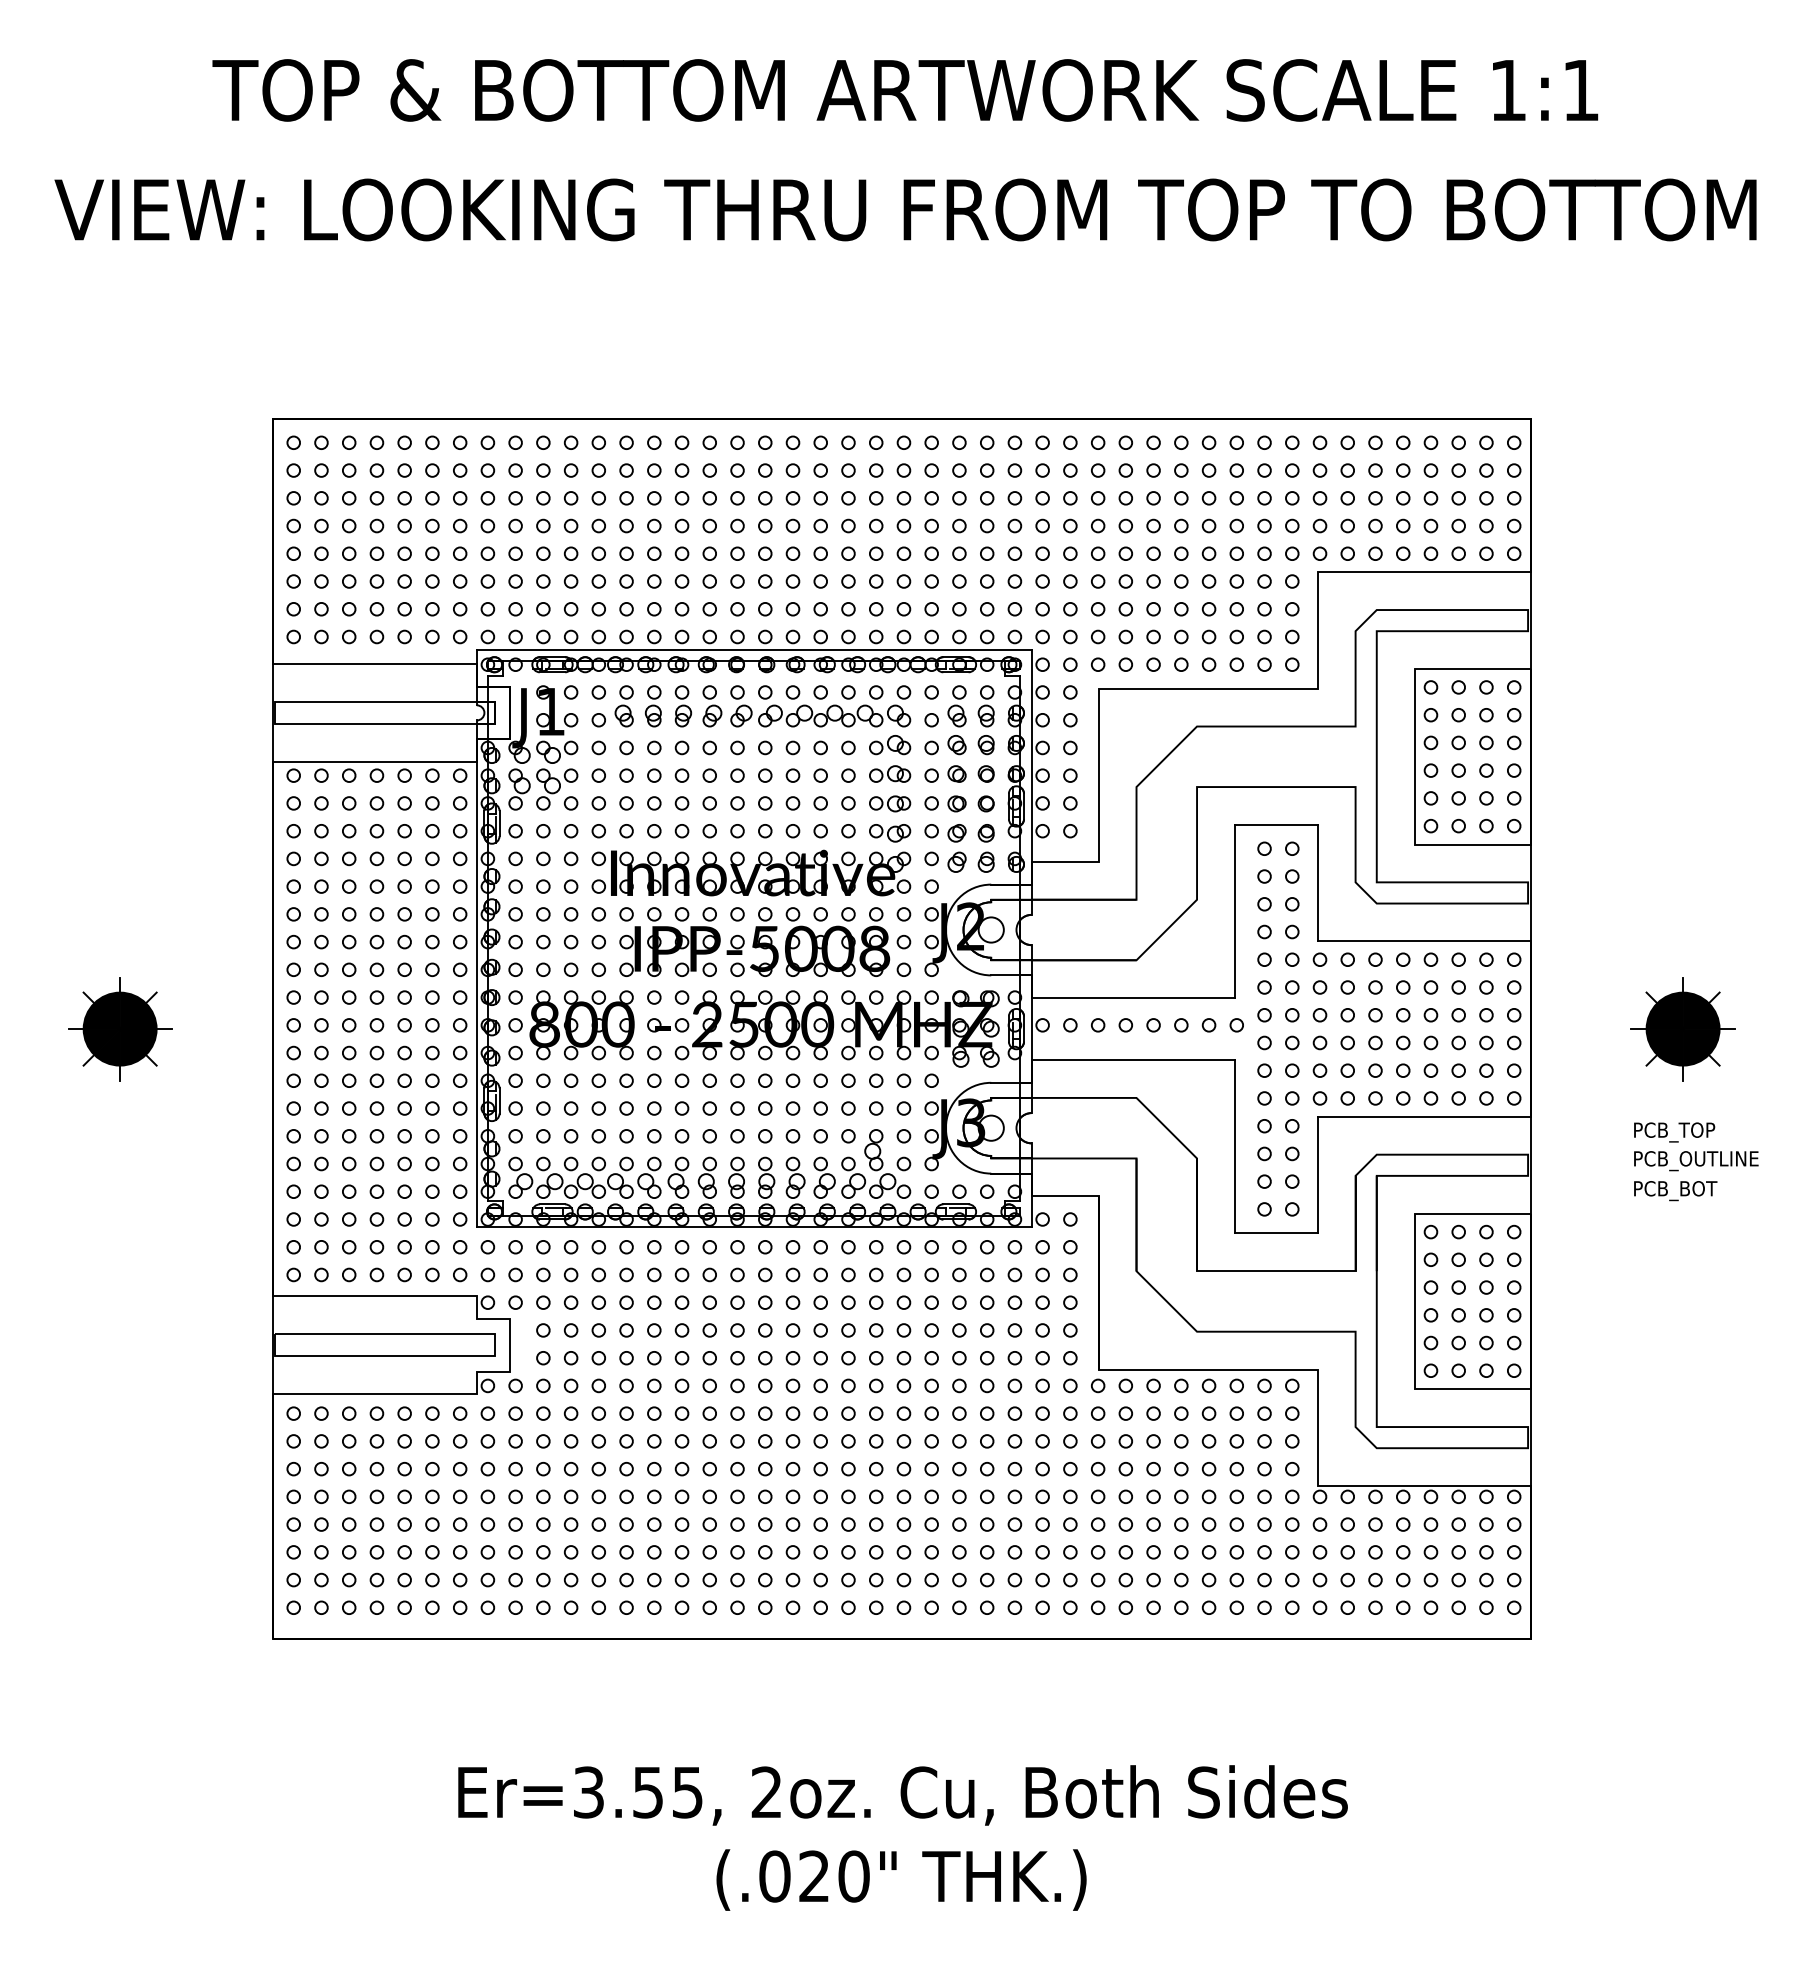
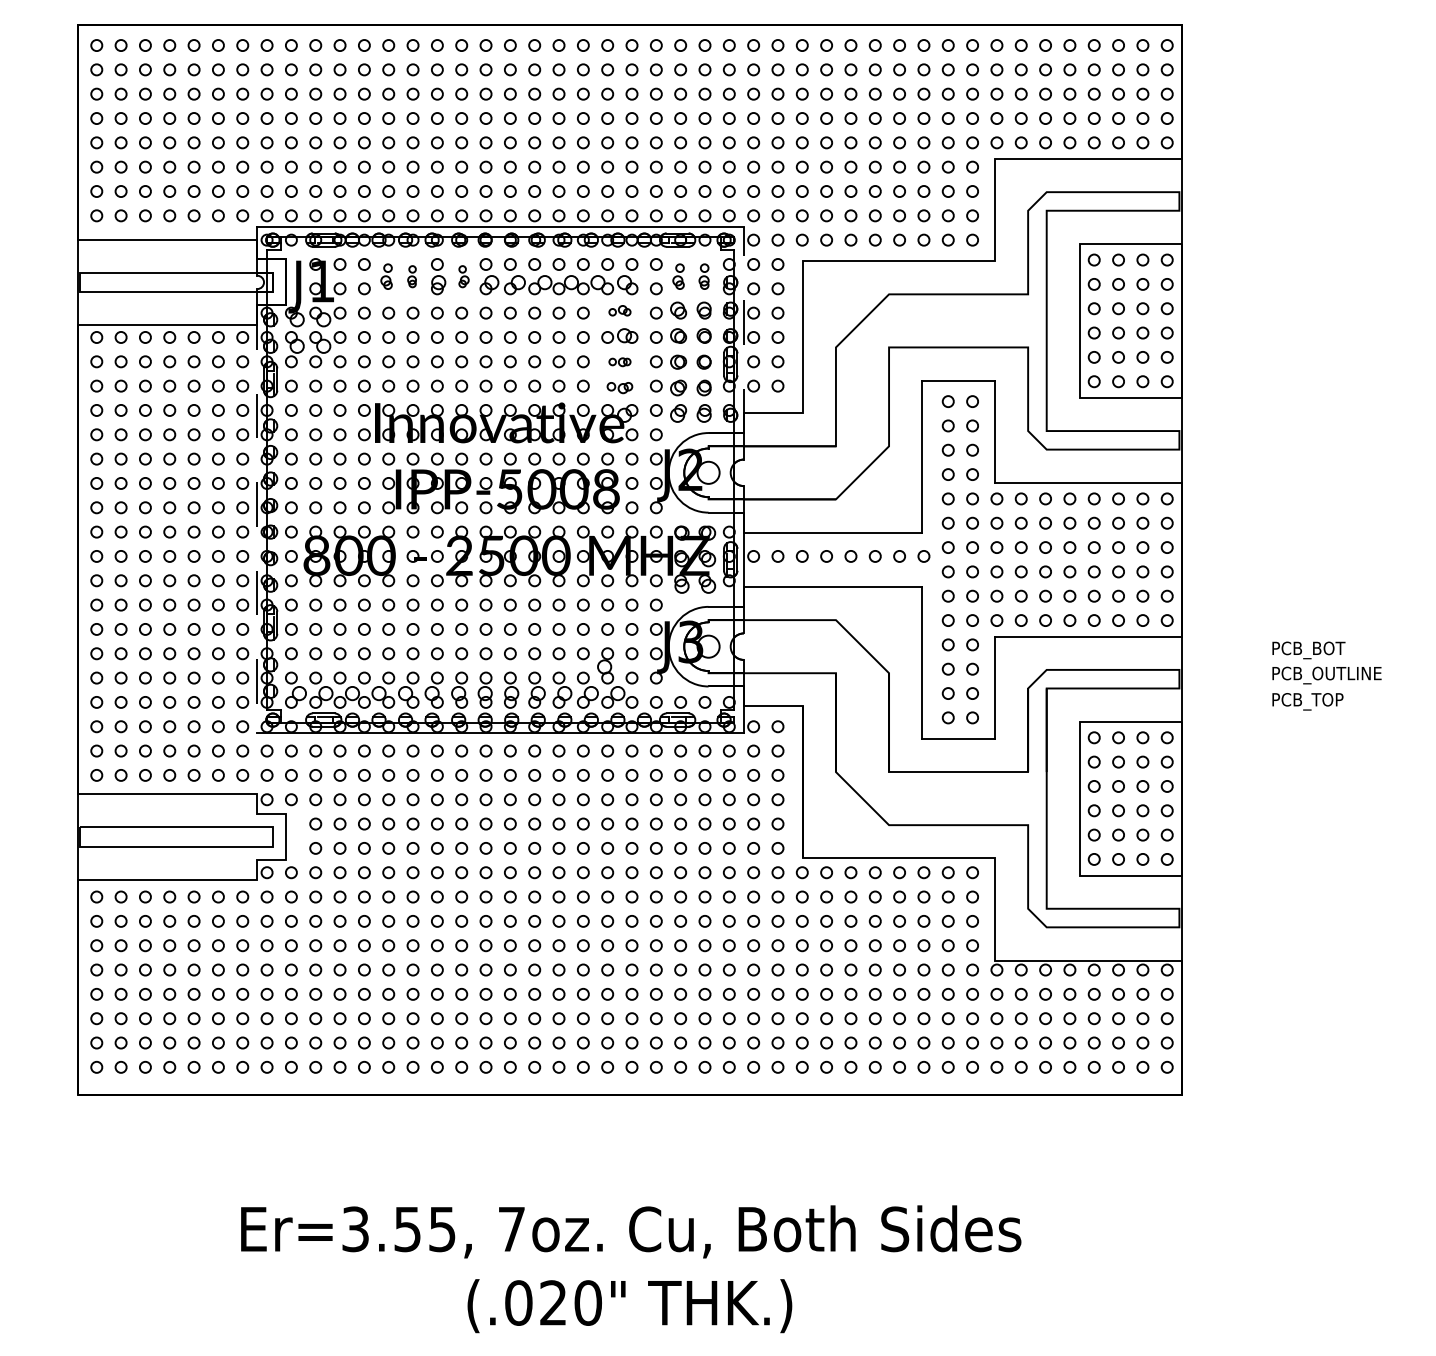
part: (623, 706) -> (386, 276), size x0.7
part: (652, 706) -> (411, 276), size x0.6
part: (712, 706) -> (464, 276), size x0.6
part: (956, 706) -> (678, 276), size x0.7
part: (985, 706) -> (703, 276), size x0.7
part: (890, 745) -> (620, 311), size x0.6
line: (1031, 767) -> (743, 330), solid -> dashed
part: (890, 803) -> (620, 361), size x0.6
part: (890, 833) -> (620, 388), size x0.7
line: (476, 983) -> (257, 519), solid -> dashed
part: (1682, 1029) -> (1314, 560), removed
text: (1697, 1129) -> (1328, 647), PCB_TOP -> PCB_BOT
text: (1697, 1188) -> (1328, 699), PCB_BOT -> PCB_TOP
text: (766, 1791) -> (511, 1228), 2oz. -> 7oz.

